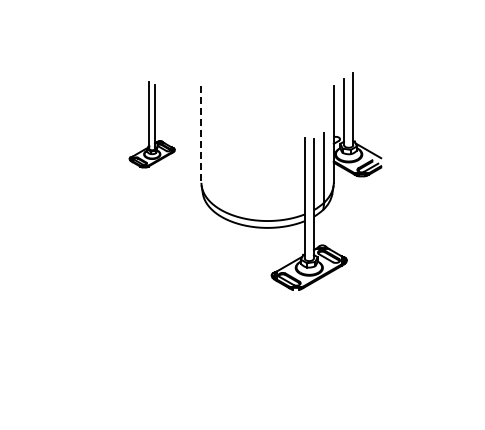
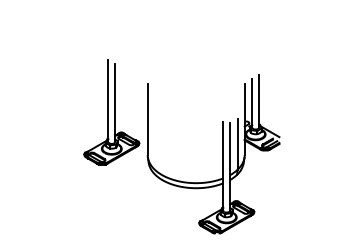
part: (151, 124) -> (111, 112), size x1.67
line: (201, 135) -> (147, 120), dashed -> solid

